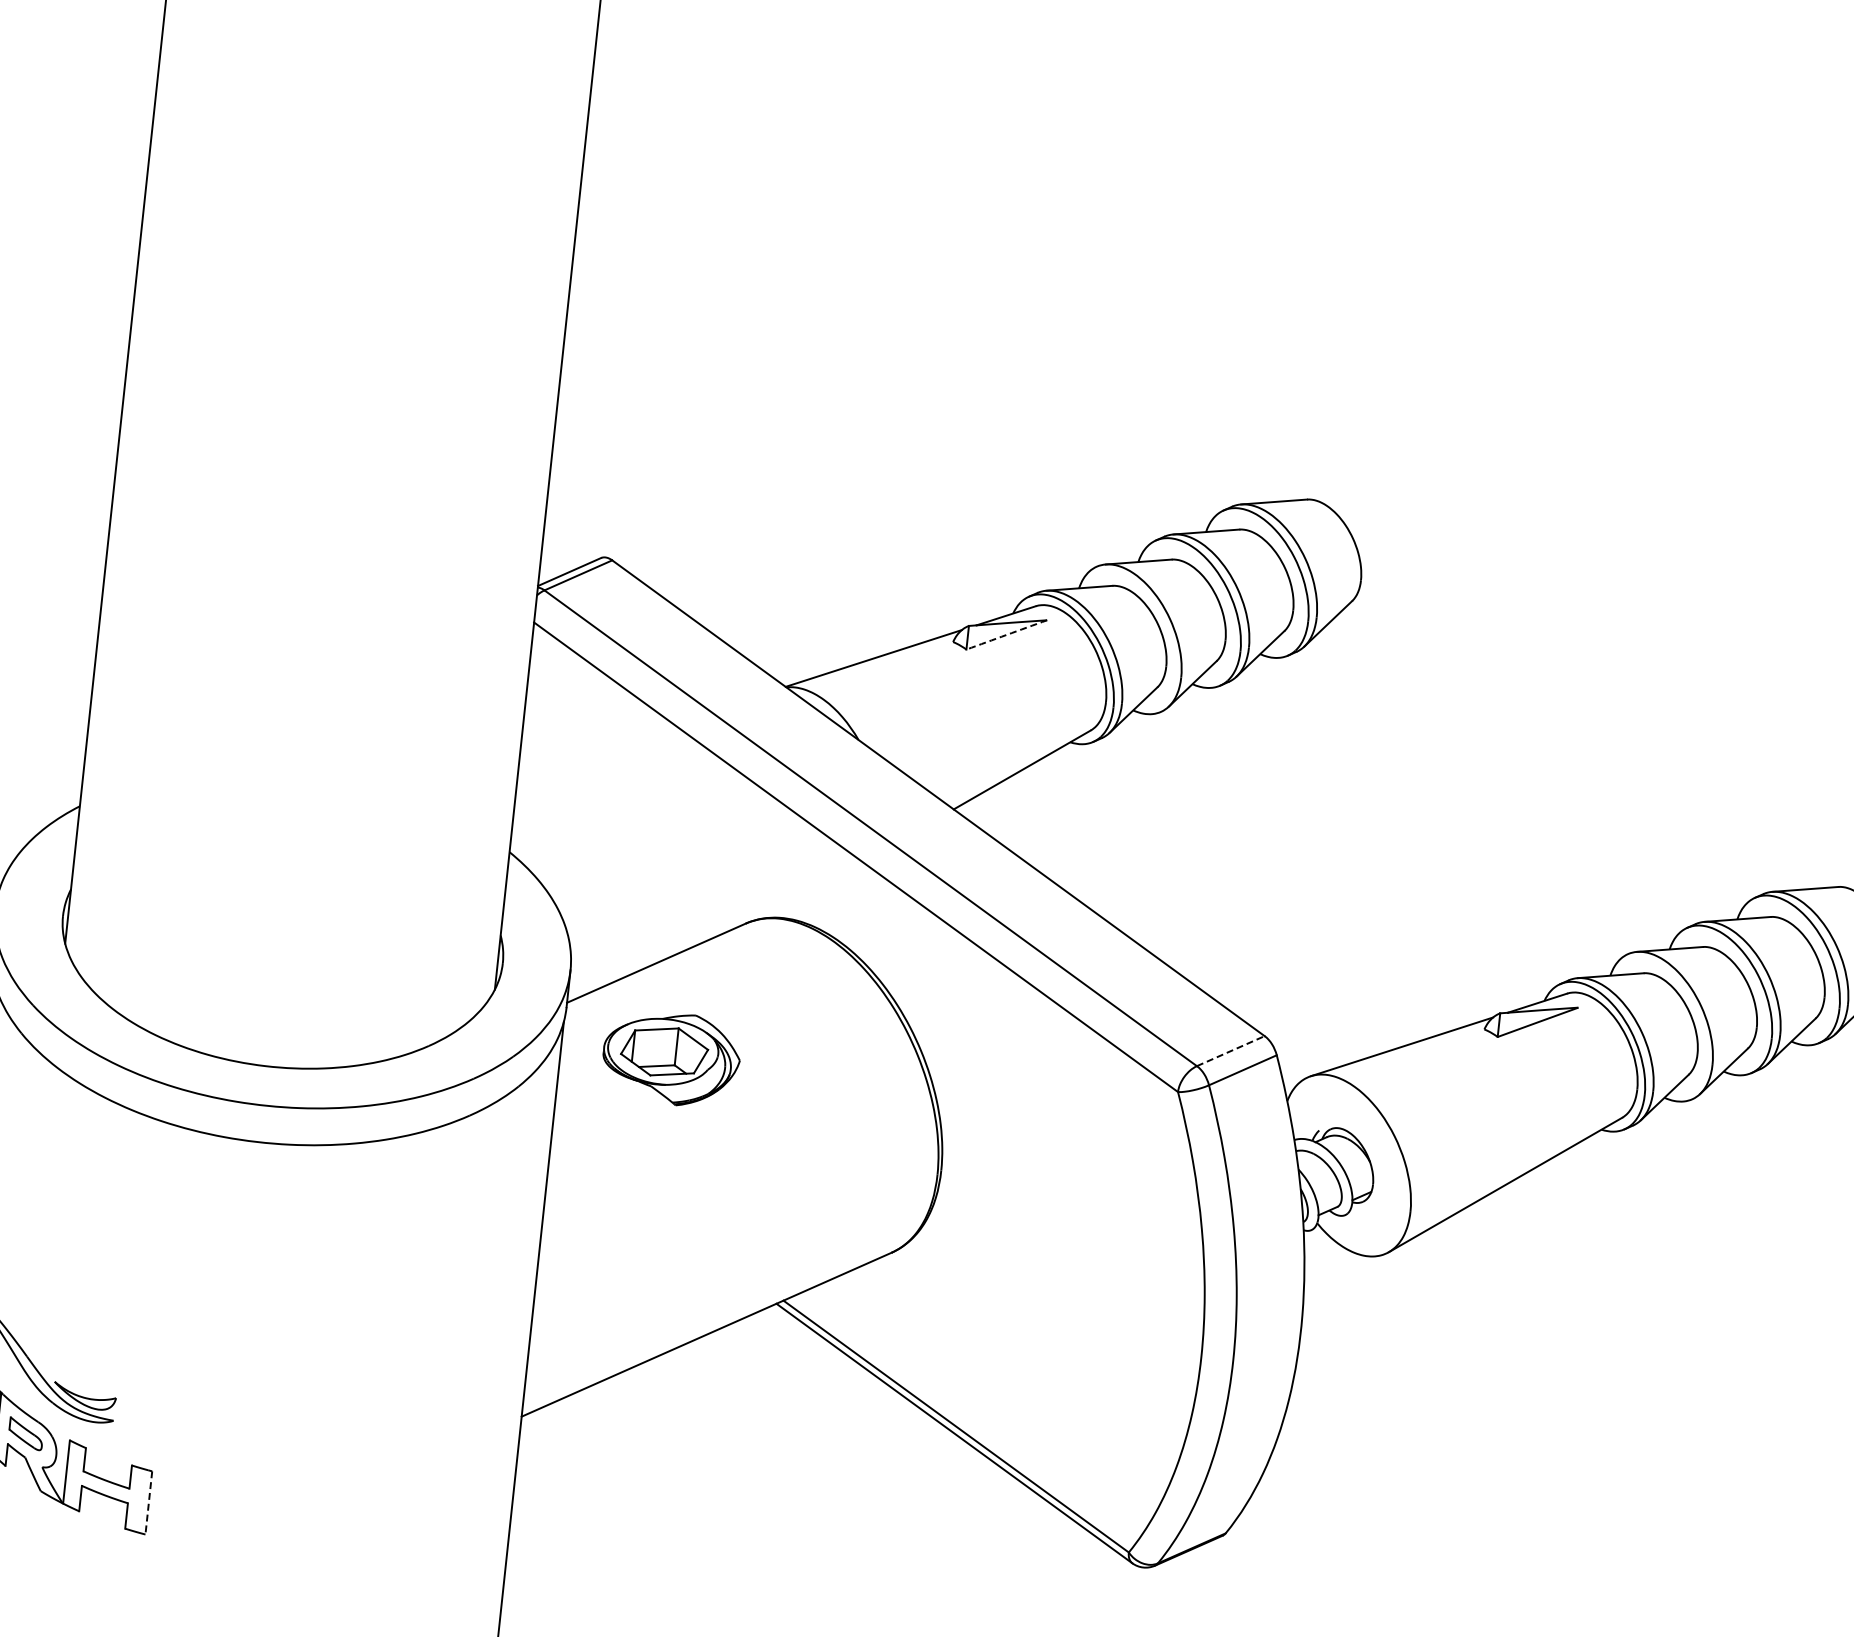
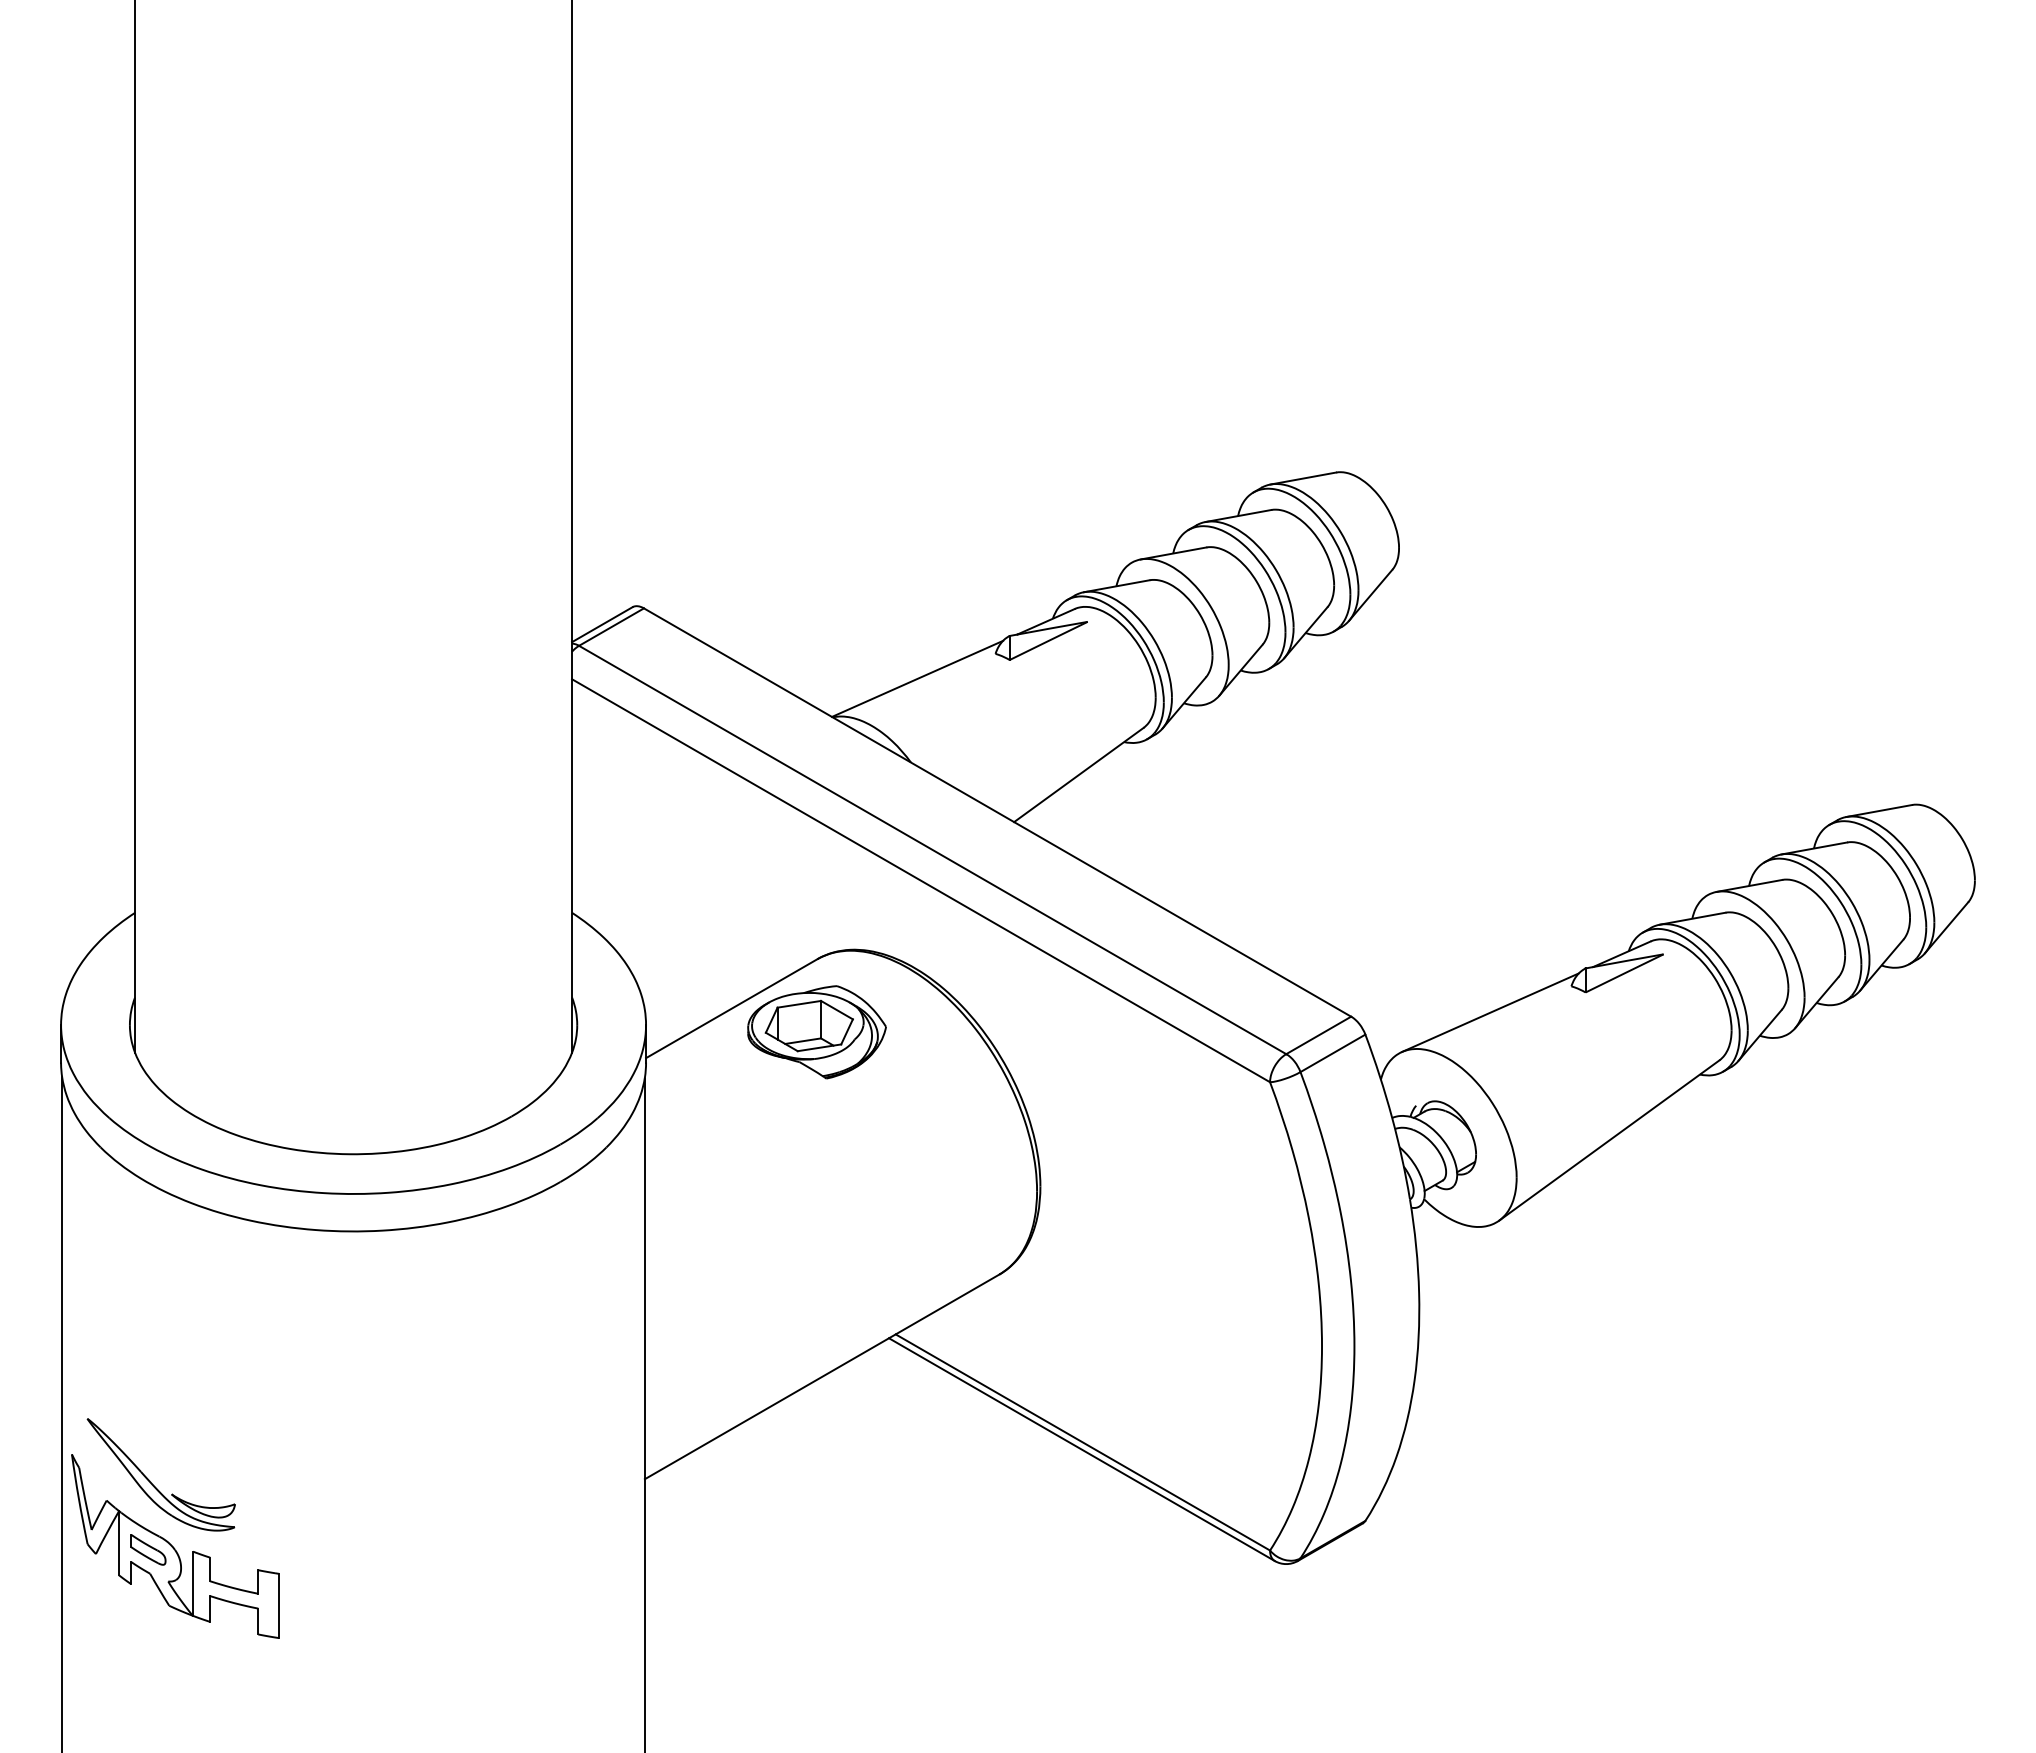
arc: (1006, 634) -> (1048, 640), dashed -> solid
line: (1231, 1051) -> (1319, 1035), dashed -> solid
part: (670, 1059) -> (816, 1032), moved
line: (149, 1503) -> (279, 1606), dashed -> solid

